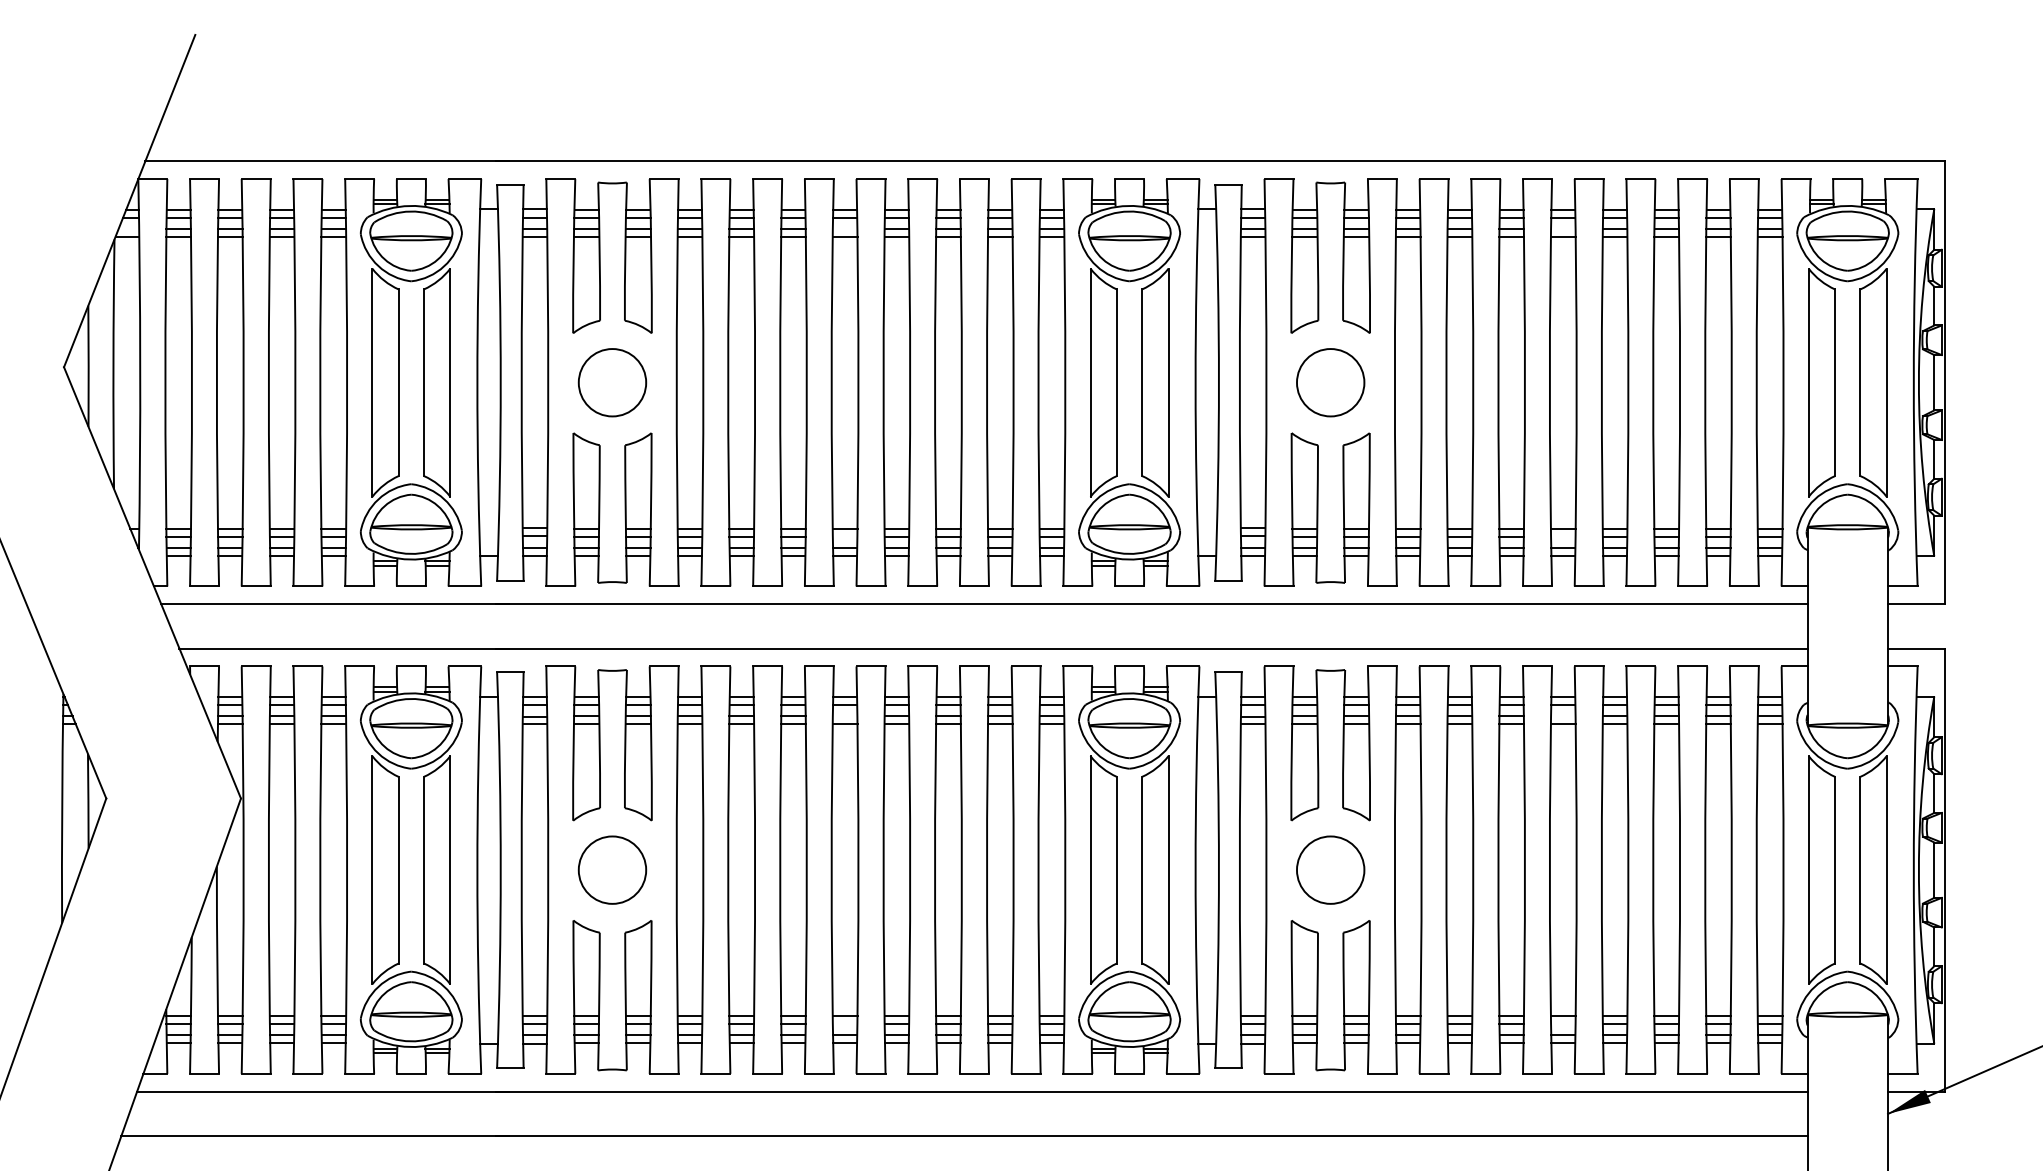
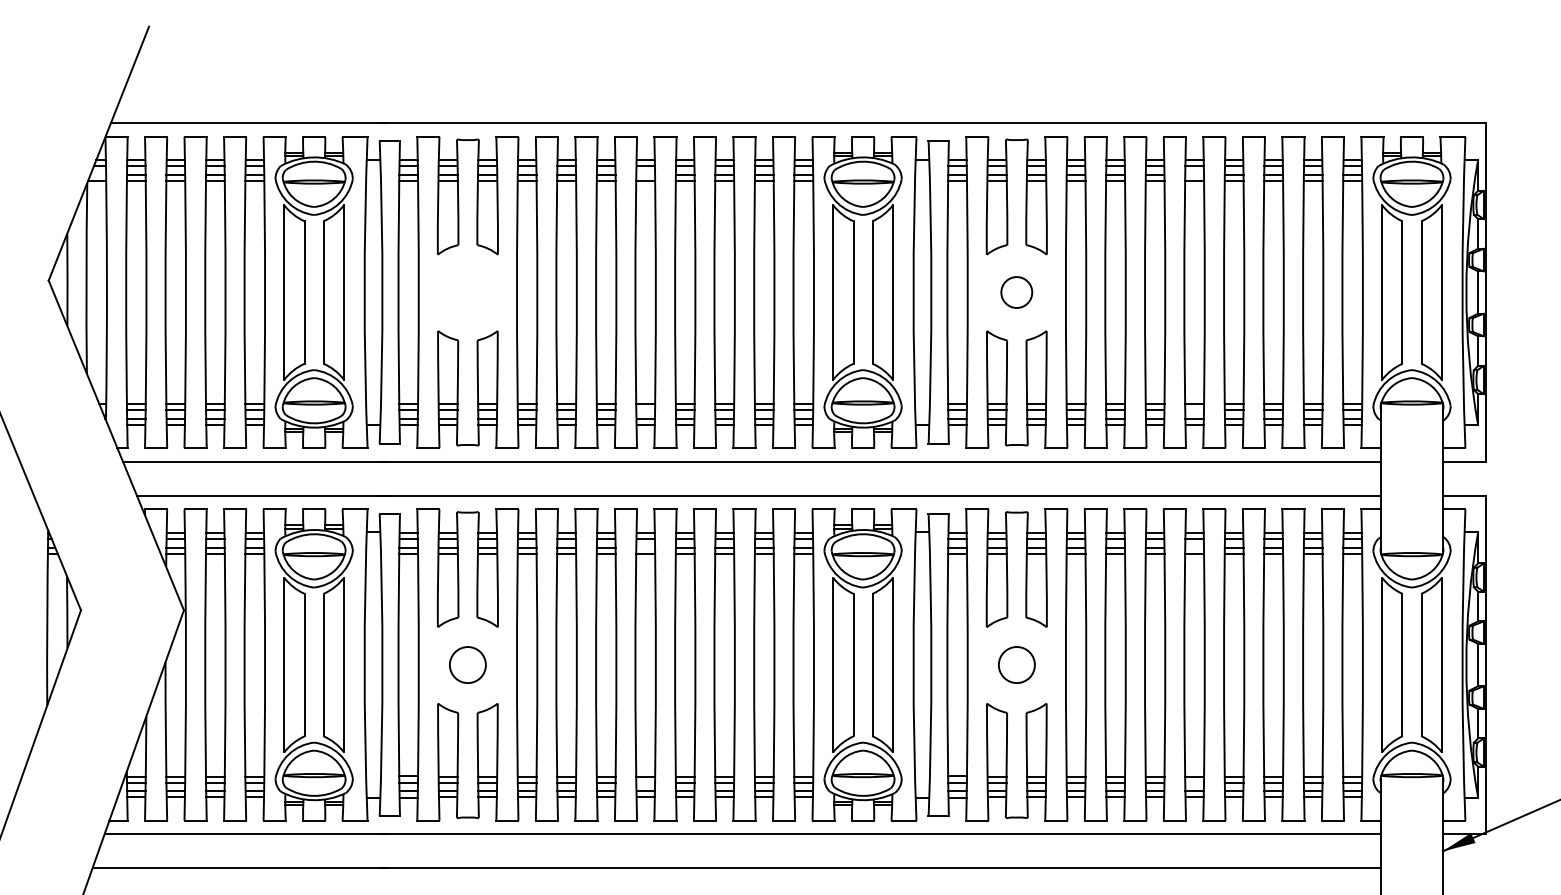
circle: (612, 382) -> (467, 292), removed
circle: (1330, 382) -> (1016, 292), size x0.6
circle: (612, 869) -> (467, 664), size x0.7
circle: (1330, 869) -> (1016, 664), size x0.7

